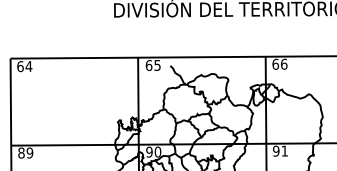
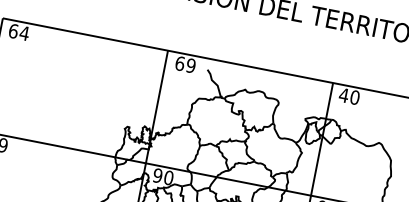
text: (279, 63) -> (349, 95), 66 -> 40
text: (157, 64) -> (191, 64), 65 -> 69

